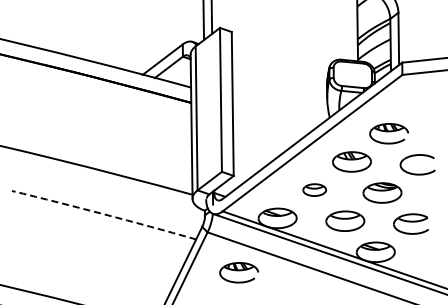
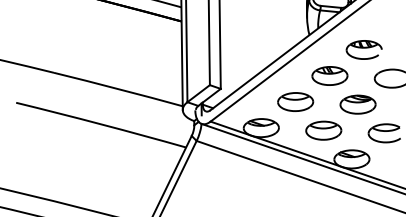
part: (314, 189) -> (295, 101), size x1.67
arc: (104, 214) -> (101, 124), dashed -> solid
part: (238, 272) -> (225, 178), removed

